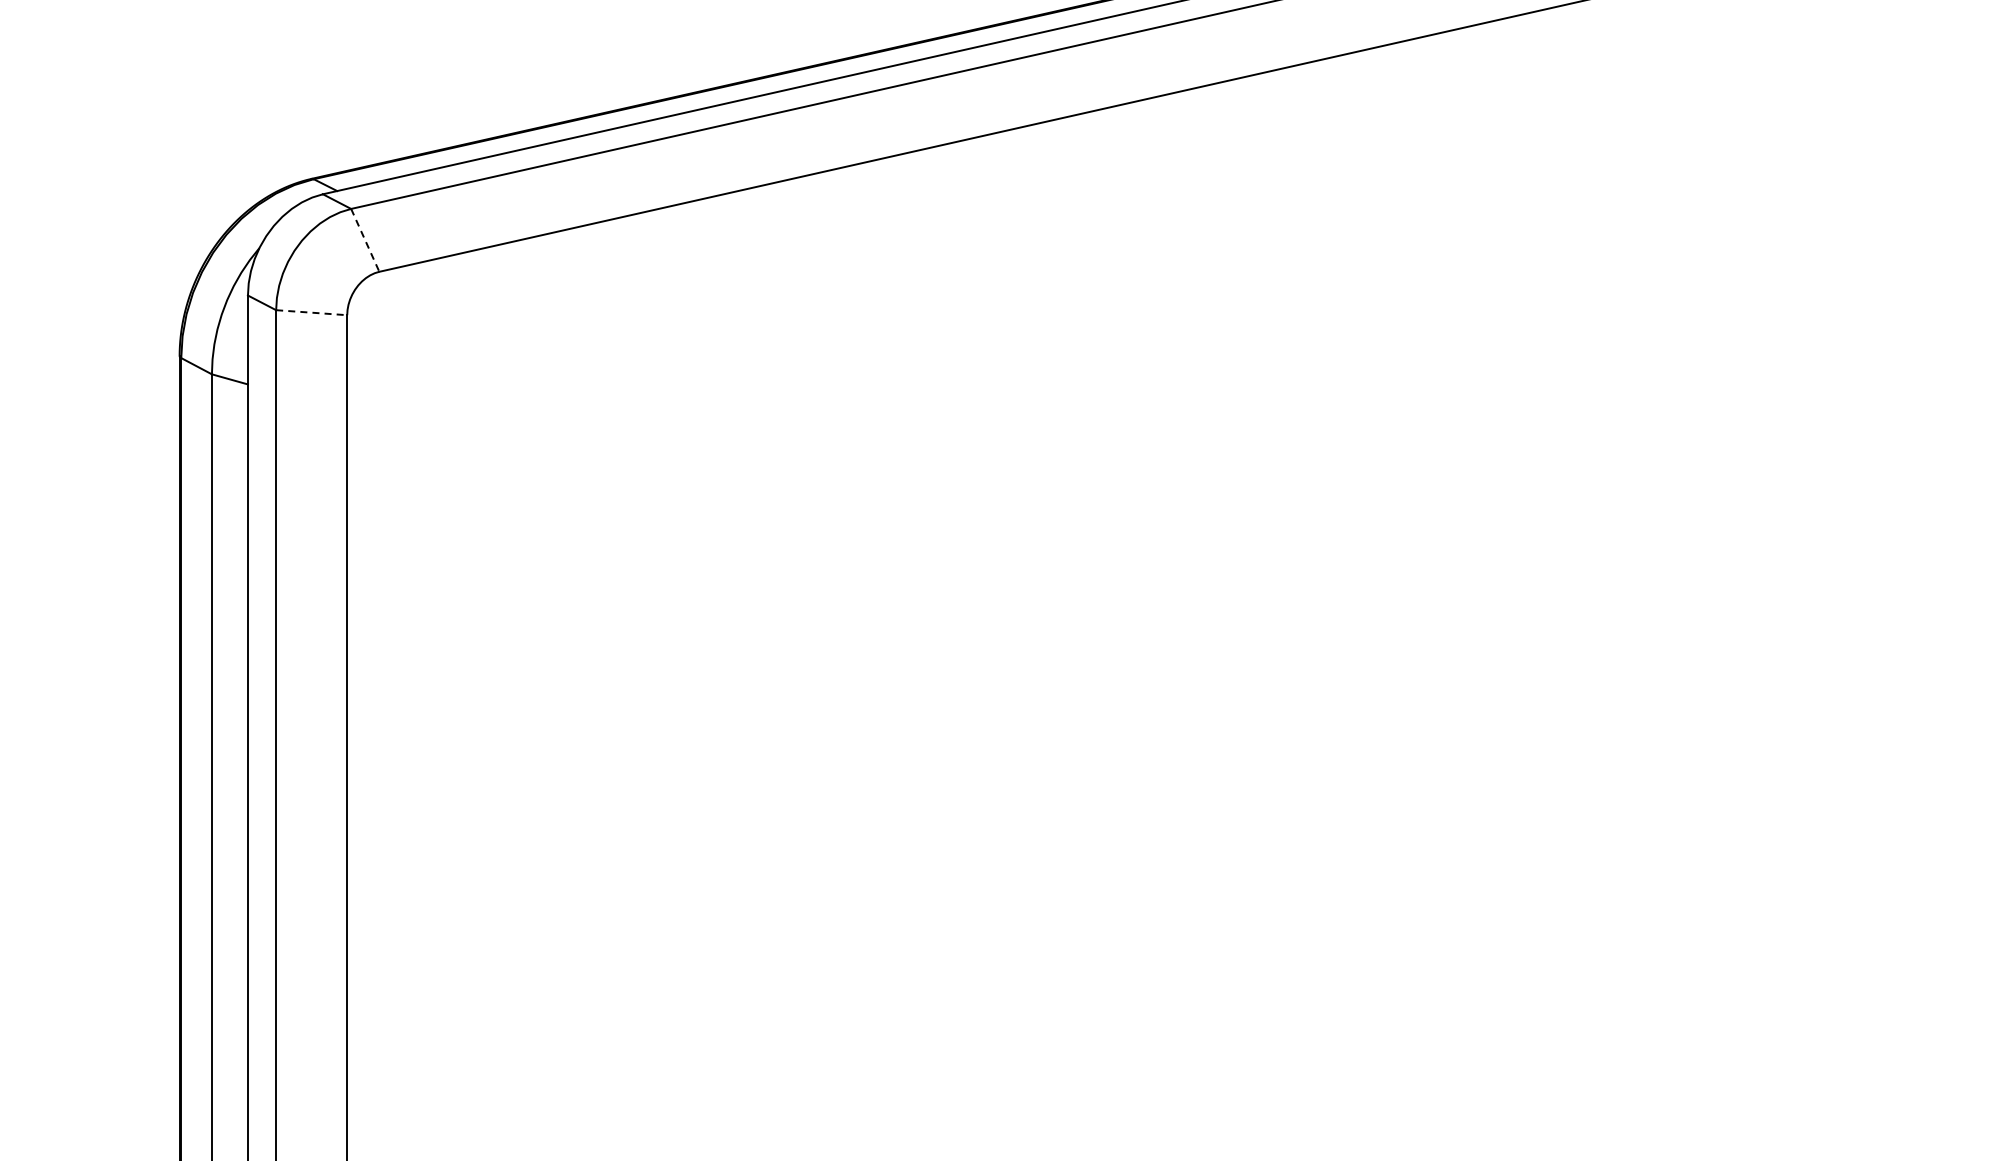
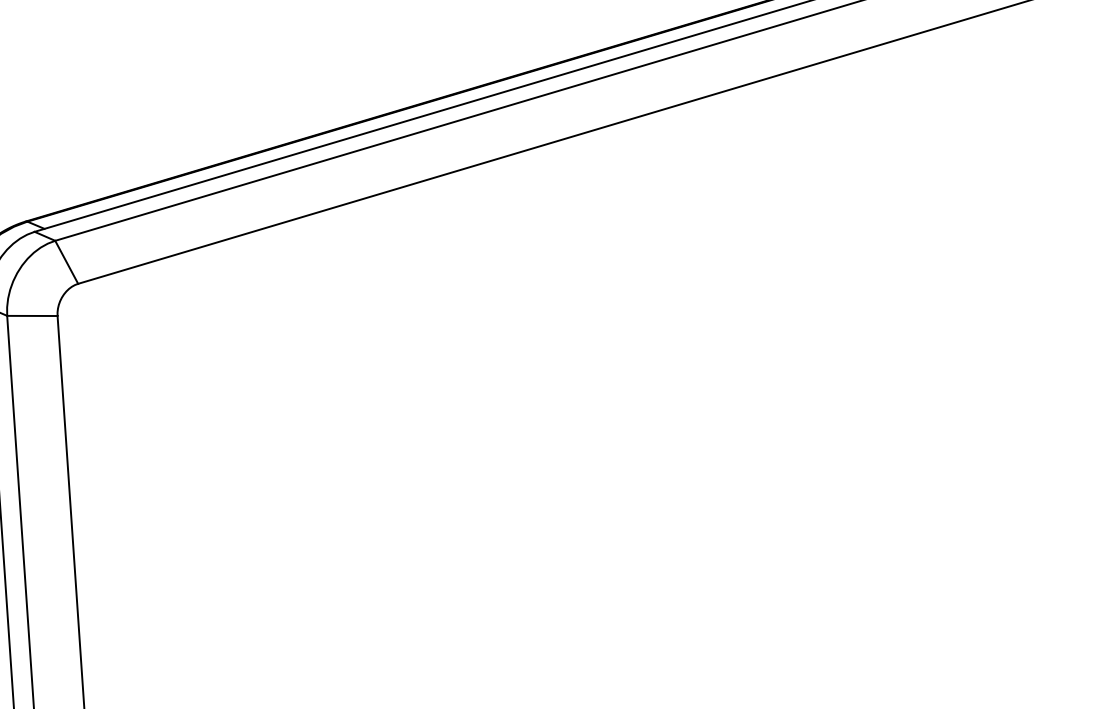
line: (365, 240) -> (66, 262), dashed -> solid
line: (311, 312) -> (32, 315), dashed -> solid

